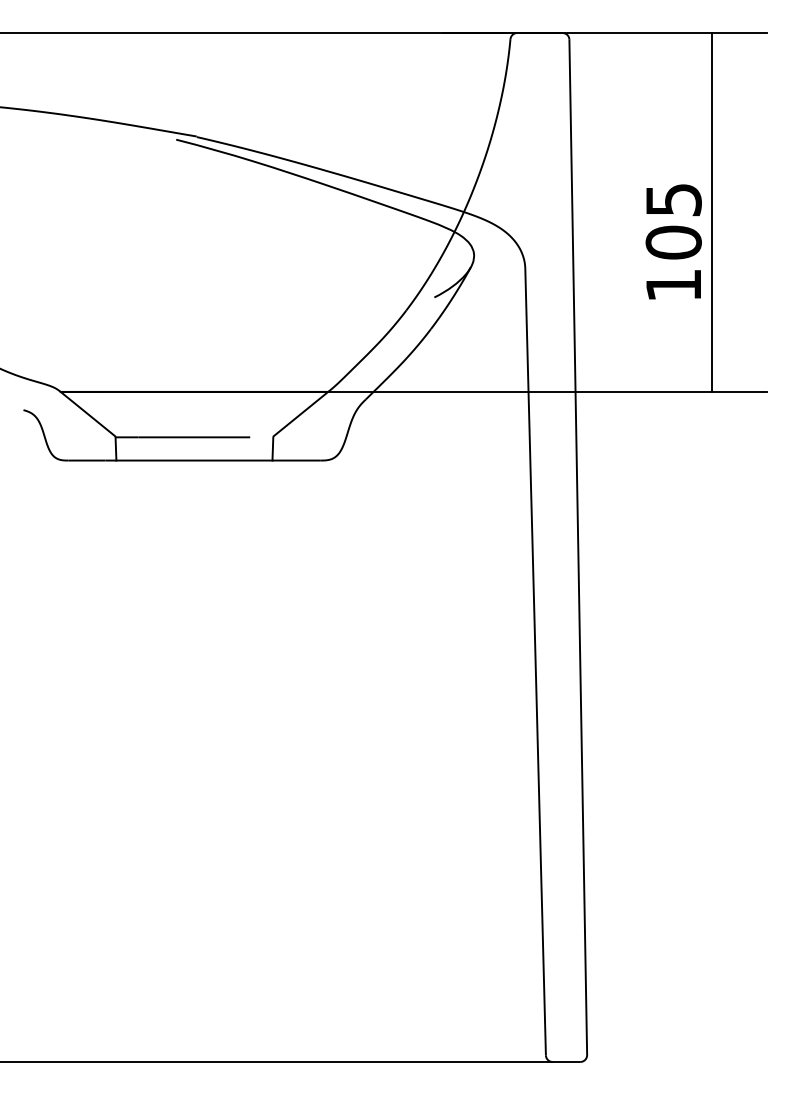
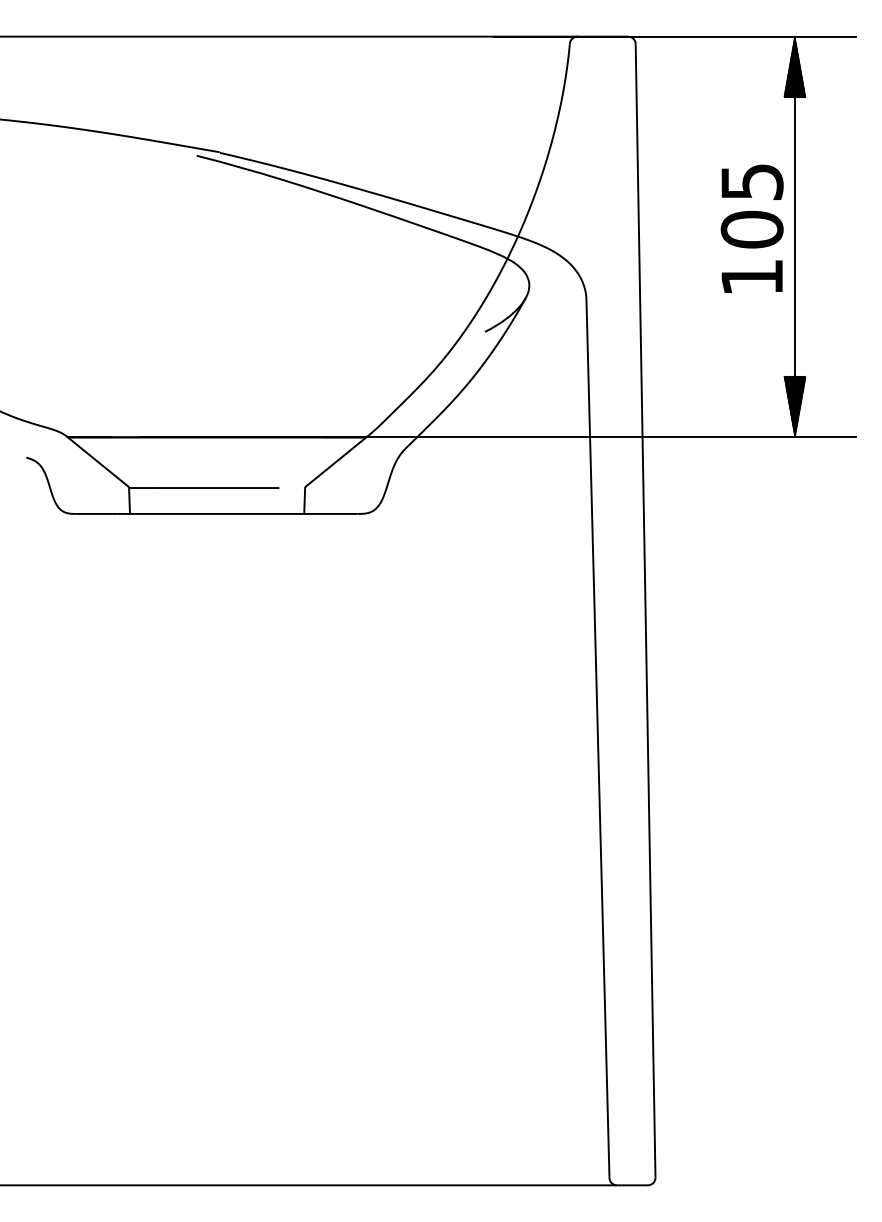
hatch: (711, 59) -> (794, 66), added
text: (673, 241) -> (751, 228), moved
hatch: (711, 364) -> (794, 406), added

